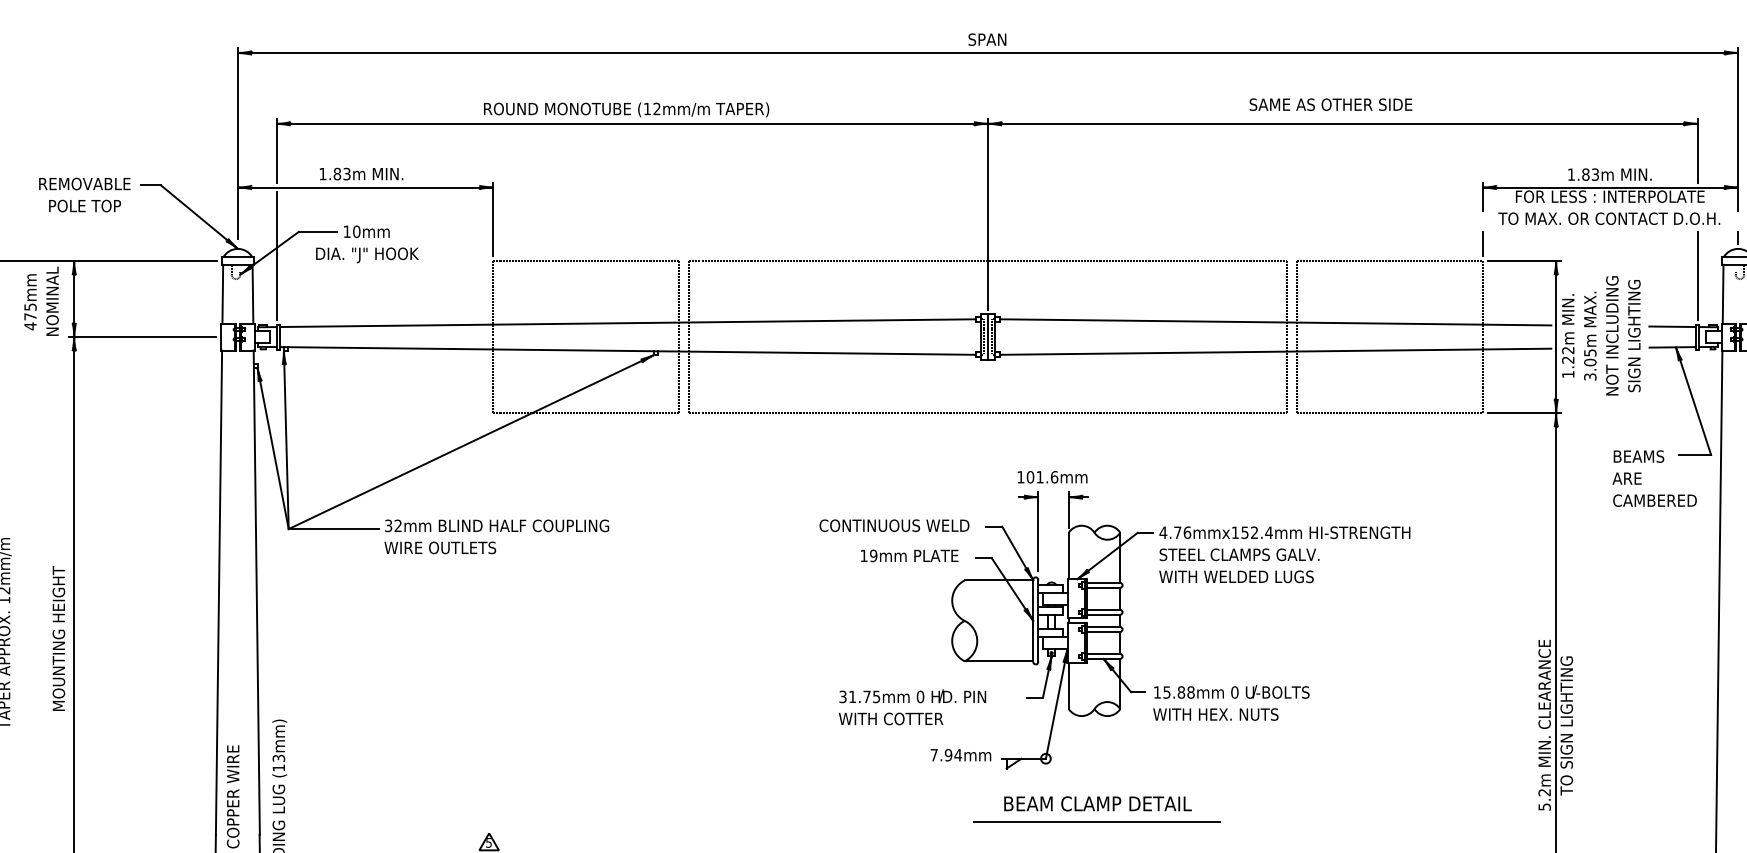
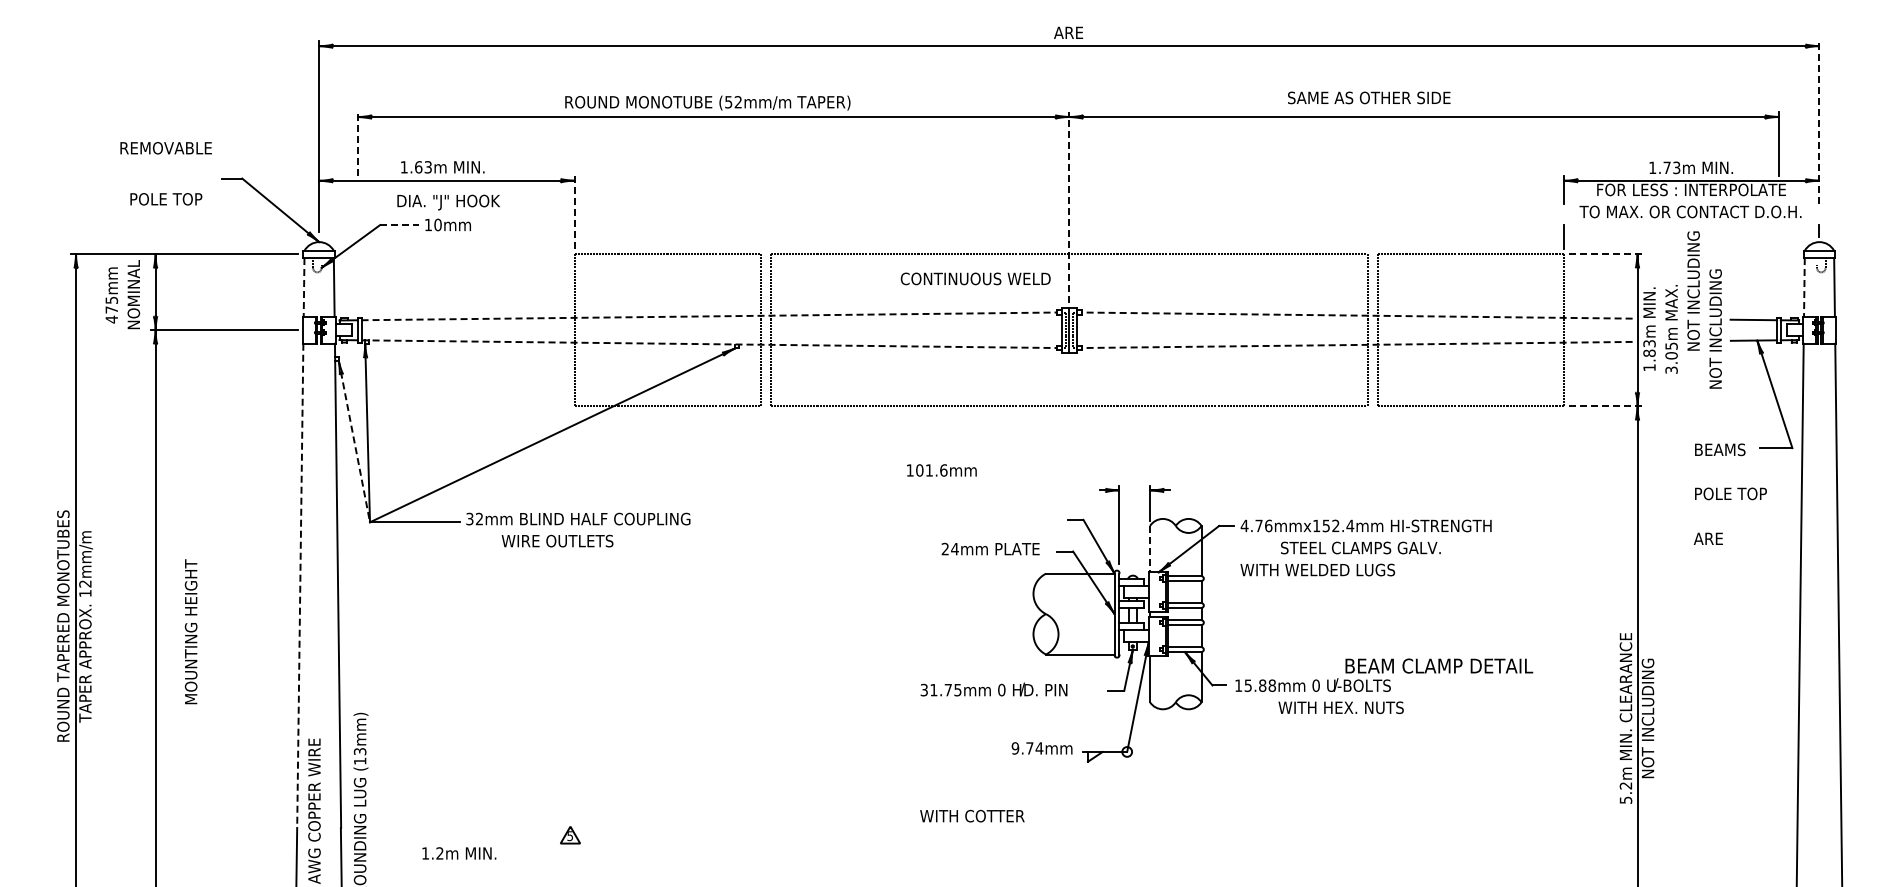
text: (987, 39) -> (1068, 32), SPAN -> ARE
text: (1331, 104) -> (1369, 97), moved
text: (647, 109) -> (728, 102), (12mm/m -> (52mm/m
line: (1738, 129) -> (1819, 122), solid -> dashed
line: (276, 150) -> (357, 143), solid -> dashed
text: (337, 174) -> (418, 167), 1.83m -> 1.63m
text: (1585, 174) -> (1666, 167), 1.83m -> 1.73m
text: (84, 184) -> (165, 148), moved
line: (988, 213) -> (1069, 206), solid -> dashed
line: (493, 219) -> (574, 212), solid -> dashed
line: (318, 232) -> (399, 225), solid -> dashed
line: (276, 255) -> (357, 248), removed
text: (367, 255) -> (448, 202), moved
line: (1524, 261) -> (1605, 254), solid -> dashed
line: (1697, 275) -> (1778, 268), removed
line: (223, 294) -> (304, 287), solid -> dashed
line: (1723, 294) -> (1804, 287), solid -> dashed
line: (1276, 322) -> (1357, 315), solid -> dashed
line: (628, 323) -> (709, 316), solid -> dashed
text: (1612, 335) -> (1693, 290), moved
text: (1634, 335) -> (1715, 328), SIGN LIGHTING -> NOT INCLUDING
line: (628, 351) -> (709, 344), solid -> dashed
line: (1276, 351) -> (1357, 344), solid -> dashed
text: (1568, 355) -> (1649, 348), 1.22m -> 1.83m
line: (1524, 413) -> (1605, 406), solid -> dashed
line: (273, 449) -> (354, 442), solid -> dashed
text: (1052, 477) -> (941, 470), moved
text: (1626, 478) -> (1707, 538), moved
text: (1655, 500) -> (1736, 493), CAMBERED -> POLE TOP
text: (894, 525) -> (975, 278), moved
text: (440, 547) -> (557, 540), moved
text: (1239, 554) -> (1360, 547), moved
text: (868, 555) -> (949, 548), 19mm -> 24mm
line: (1069, 556) -> (1150, 549), solid -> dashed
line: (219, 593) -> (300, 586), solid -> dashed
text: (58, 638) -> (190, 631), moved
text: (1215, 714) -> (1340, 707), moved
text: (891, 718) -> (972, 815), moved
text: (1566, 725) -> (1647, 718), TO SIGN LIGHTING -> NOT INCLUDING
text: (941, 755) -> (1022, 748), 7.94mm -> 9.74mm
text: (1098, 803) -> (1439, 665), moved
line: (1096, 821) -> (1177, 814), removed

